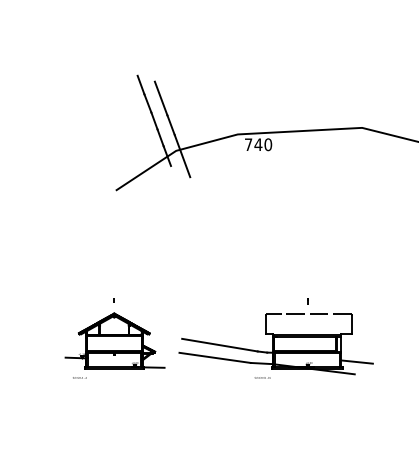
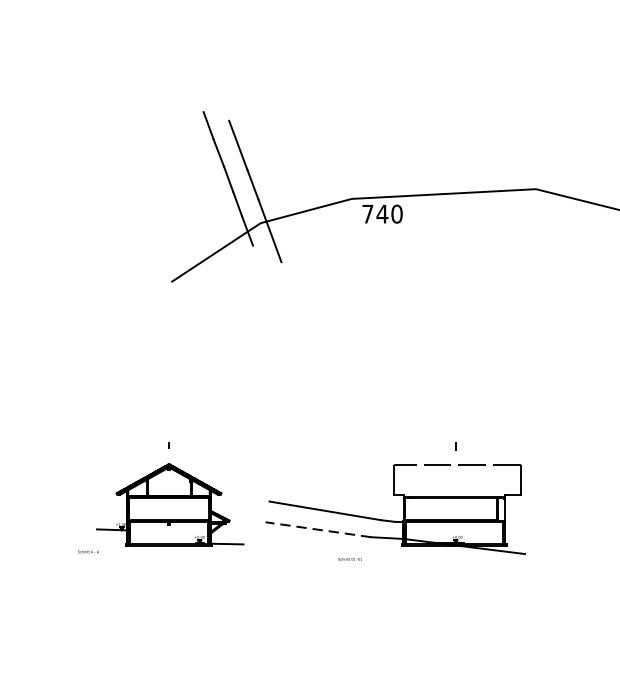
line: (214, 357) -> (317, 529), solid -> dashed
line: (356, 361) -> (527, 535), removed
text: (79, 377) -> (87, 551), moved
text: (262, 377) -> (349, 558), moved

